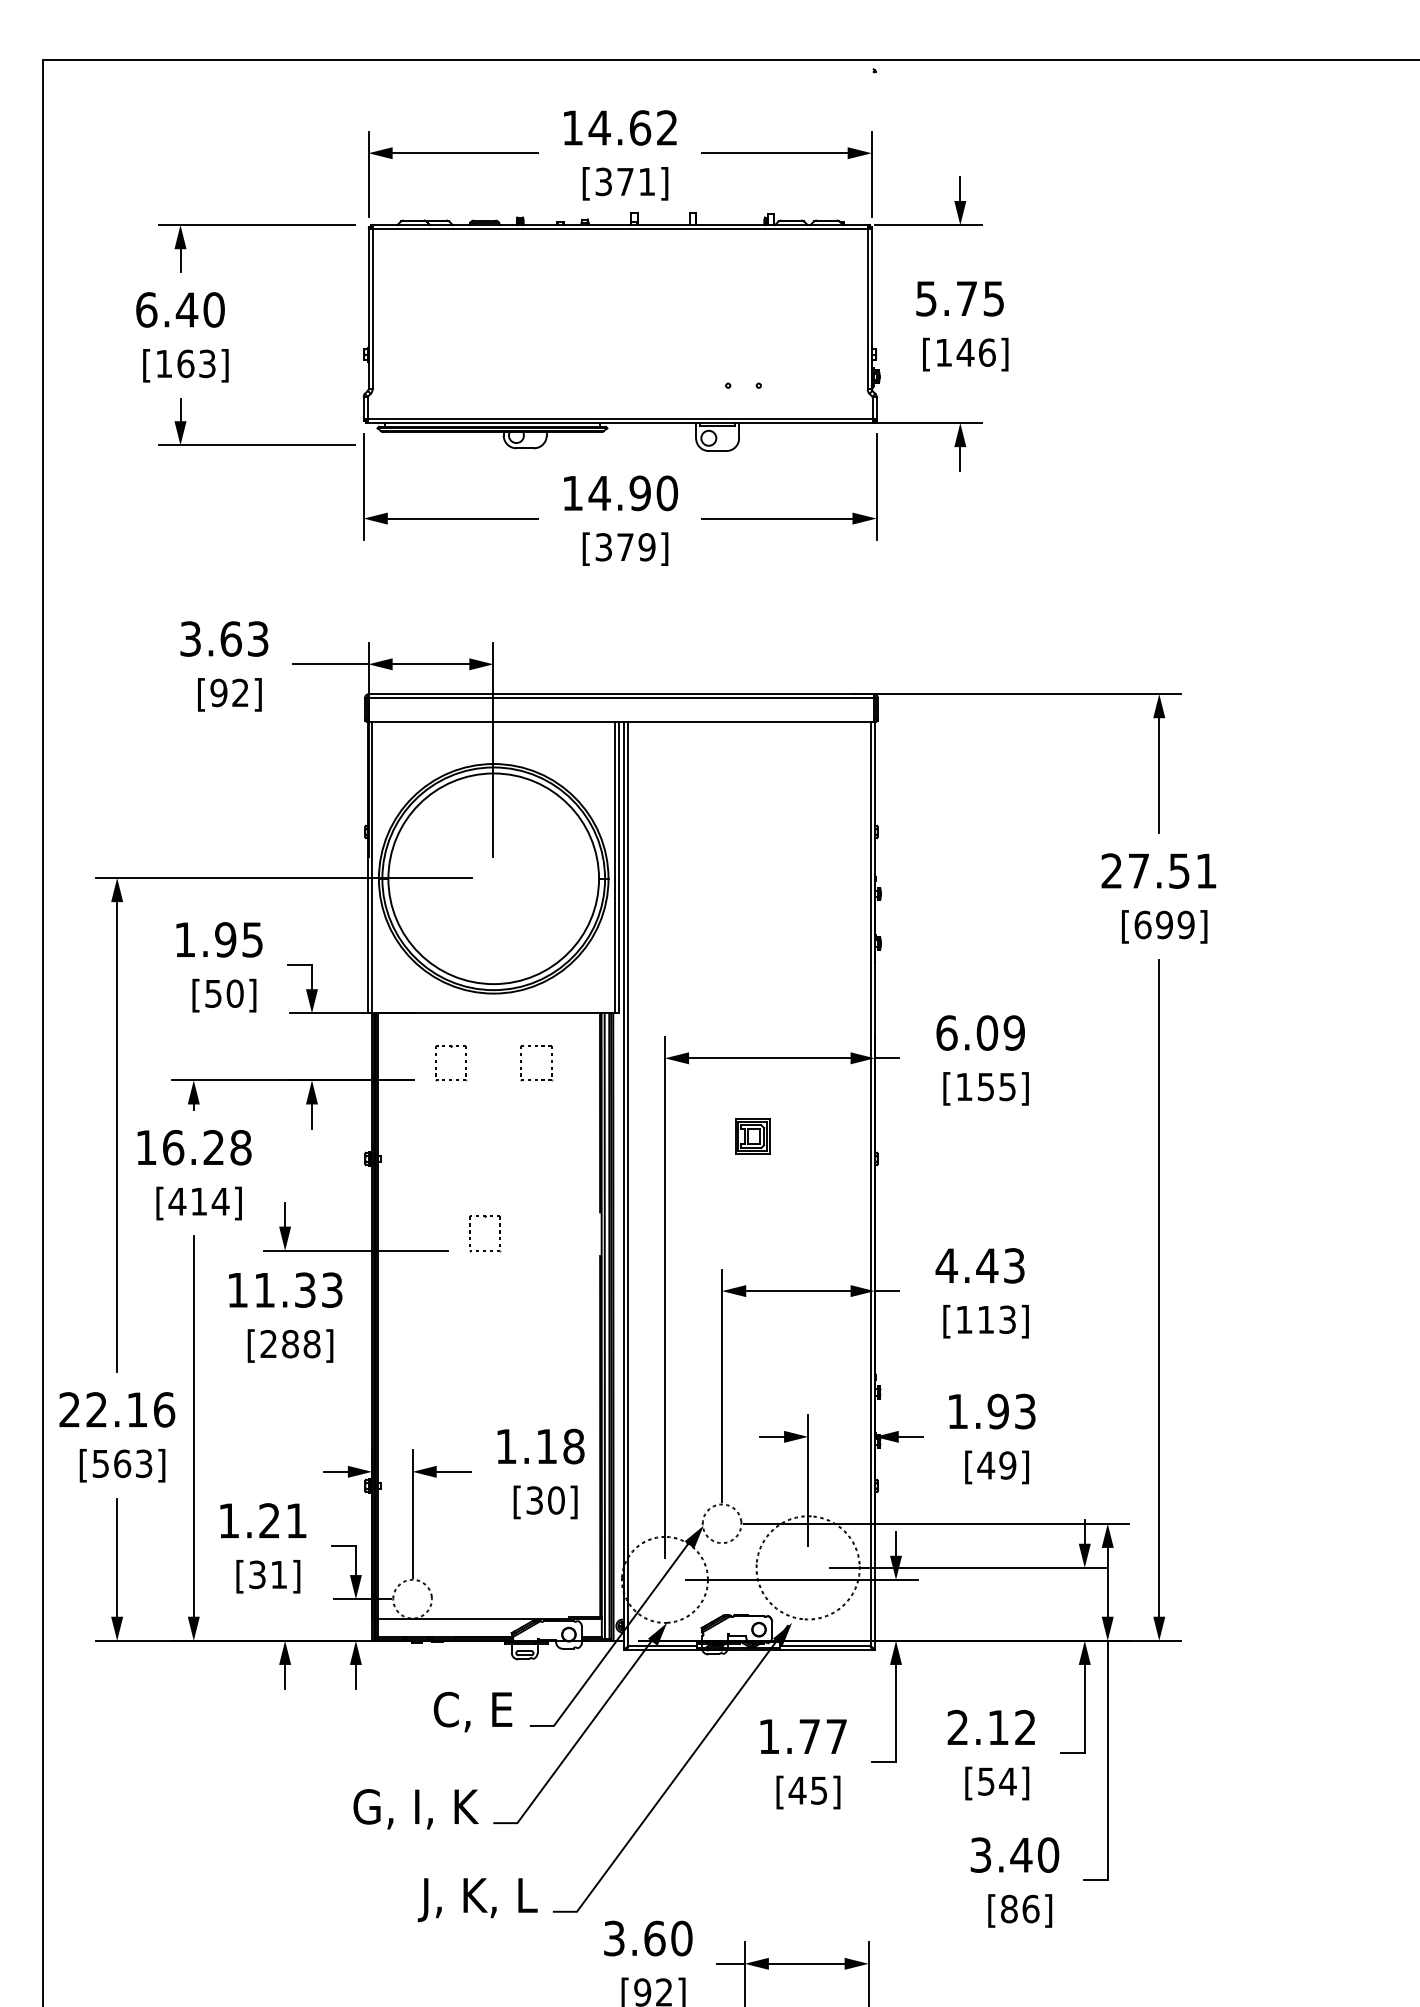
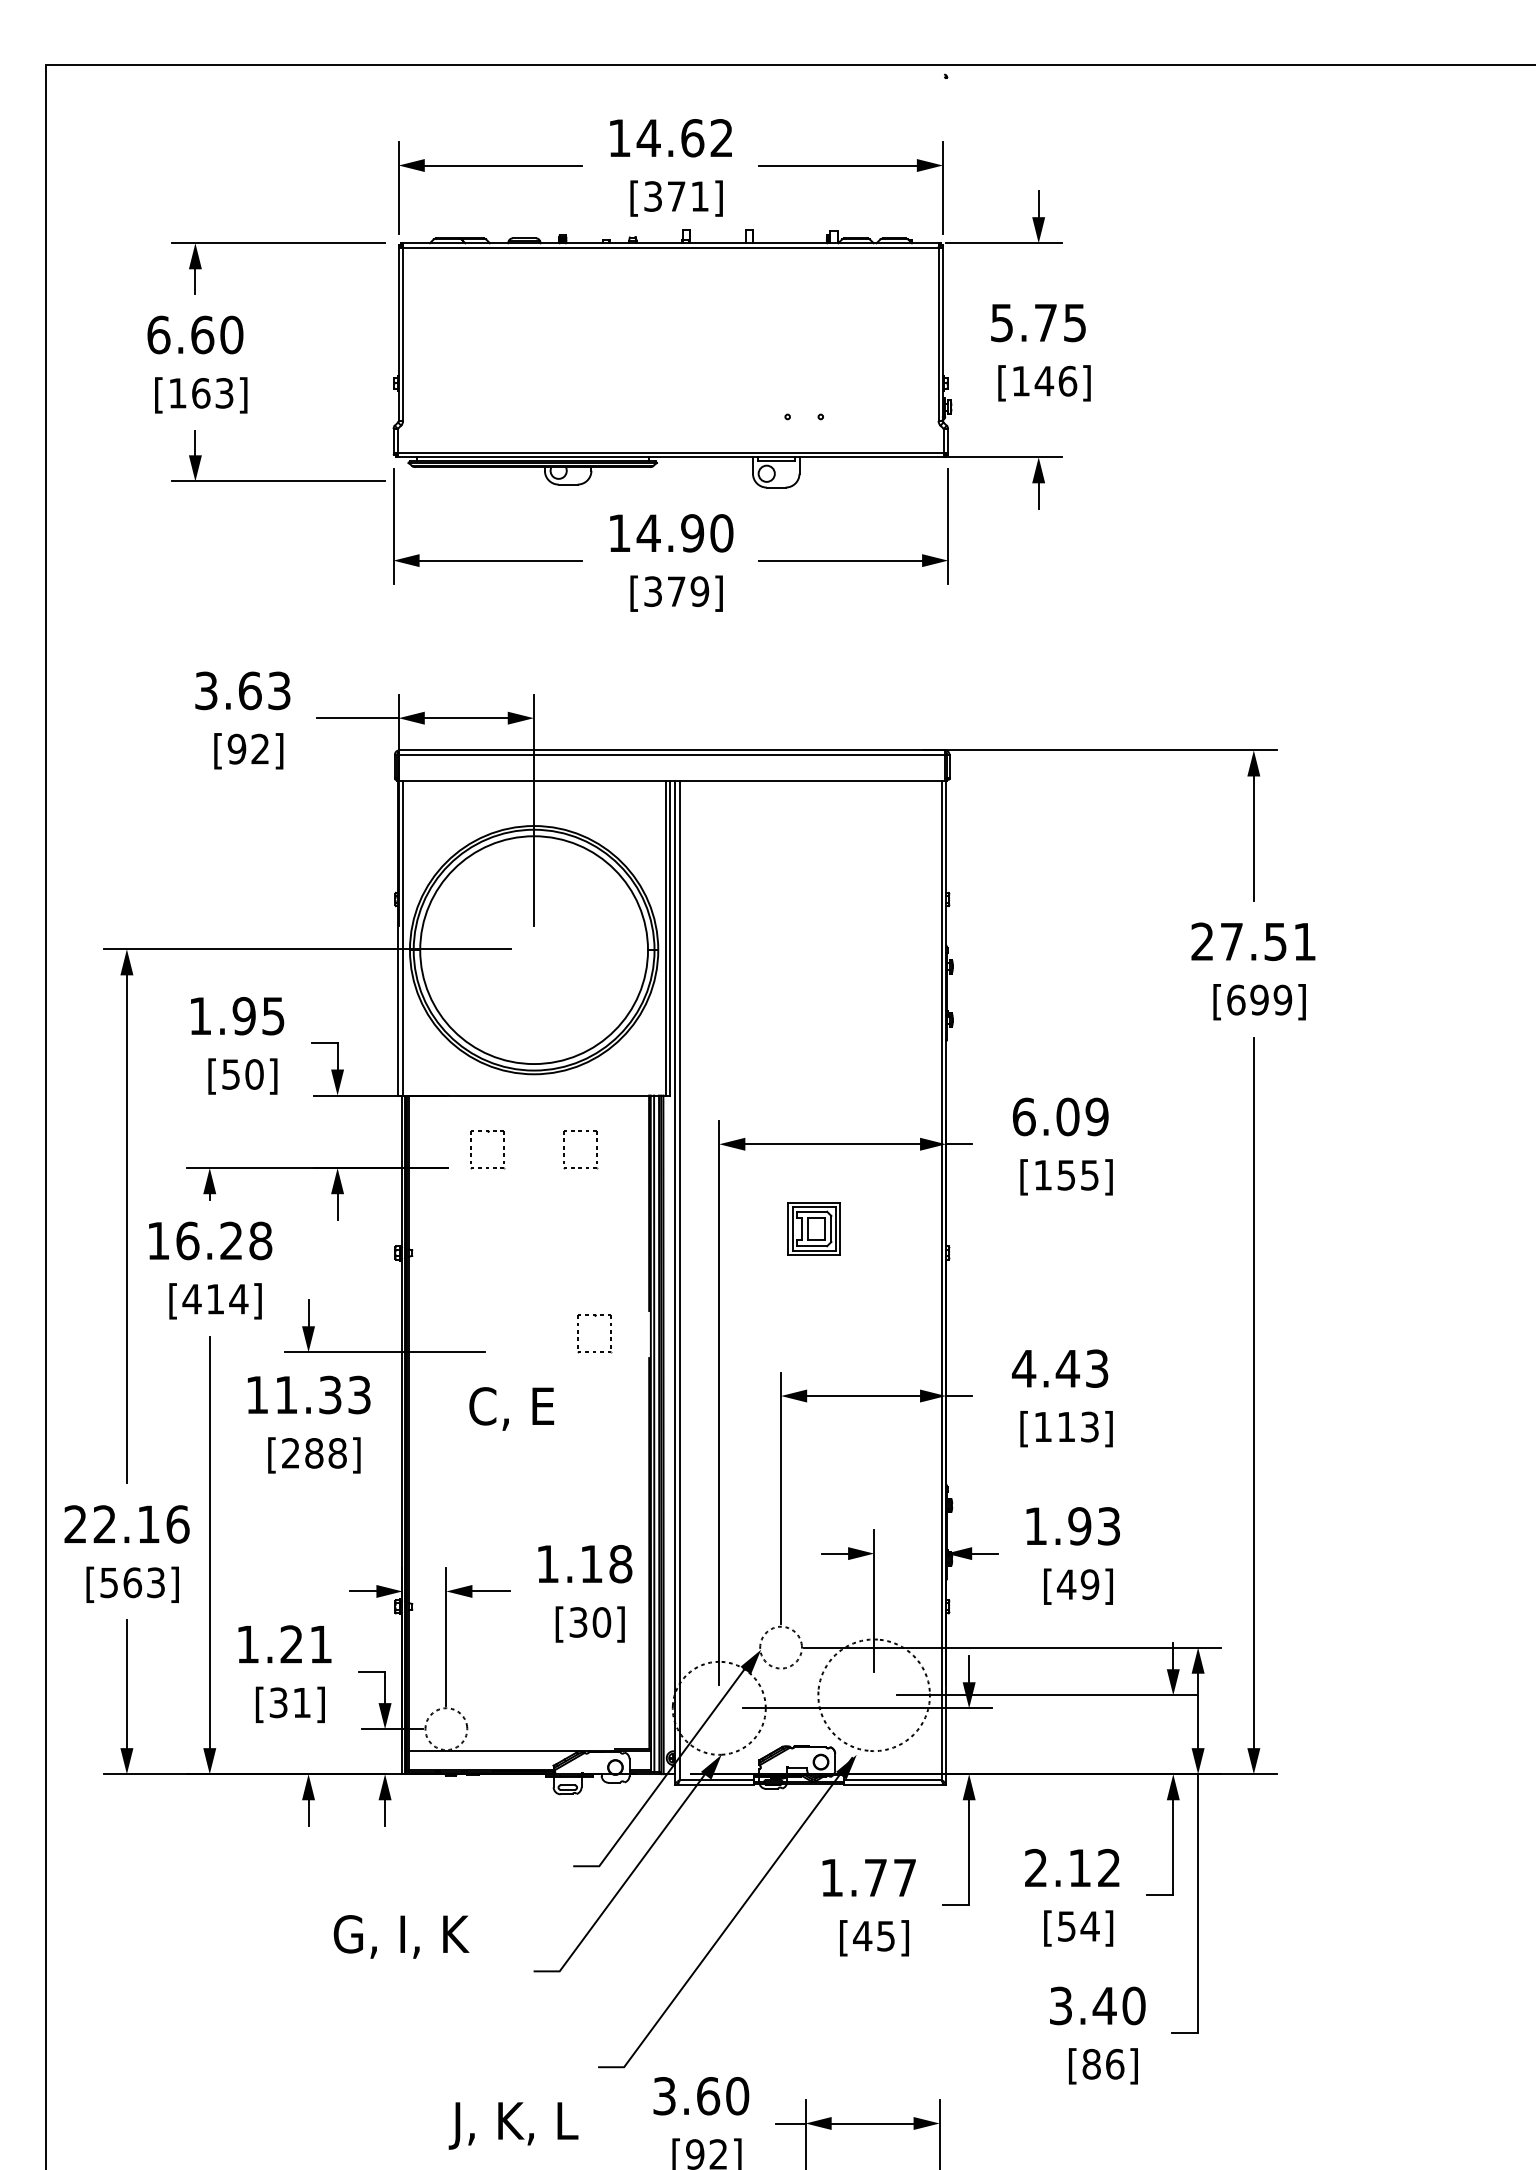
text: (186, 309) -> (201, 334), 6.40 -> 6.60
part: (752, 1136) -> (813, 1228), size x1.4
part: (499, 1233) -> (610, 1333), moved
text: (472, 1711) -> (511, 1408), moved
text: (415, 1809) -> (400, 1937), moved
text: (477, 1900) -> (513, 2126), moved

